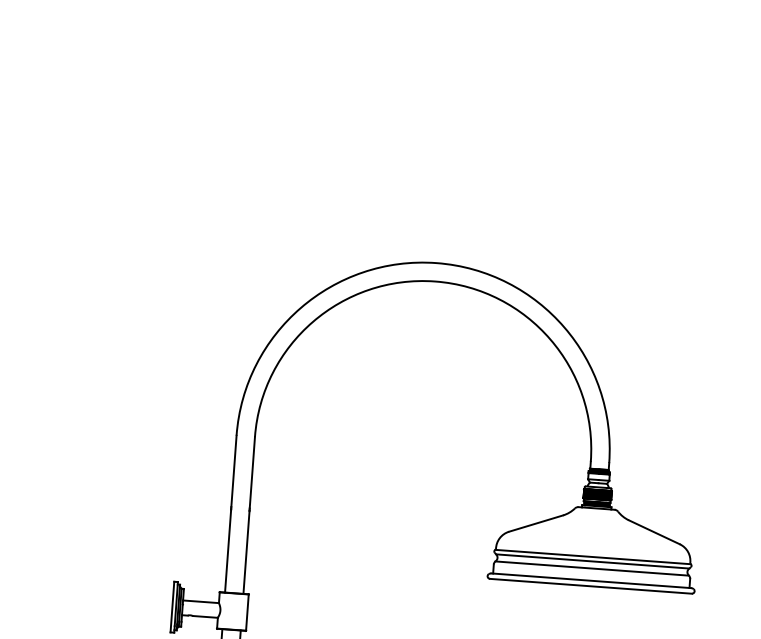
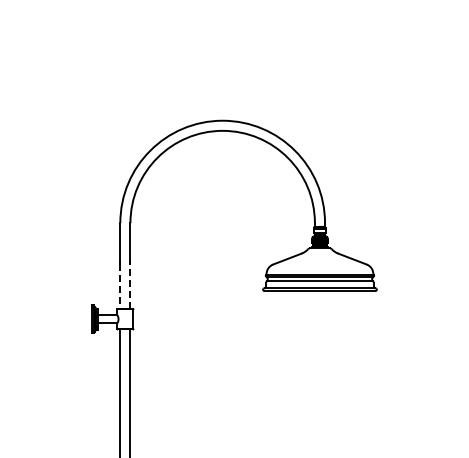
line: (228, 551) -> (120, 286), solid -> dashed
line: (246, 552) -> (130, 286), solid -> dashed

